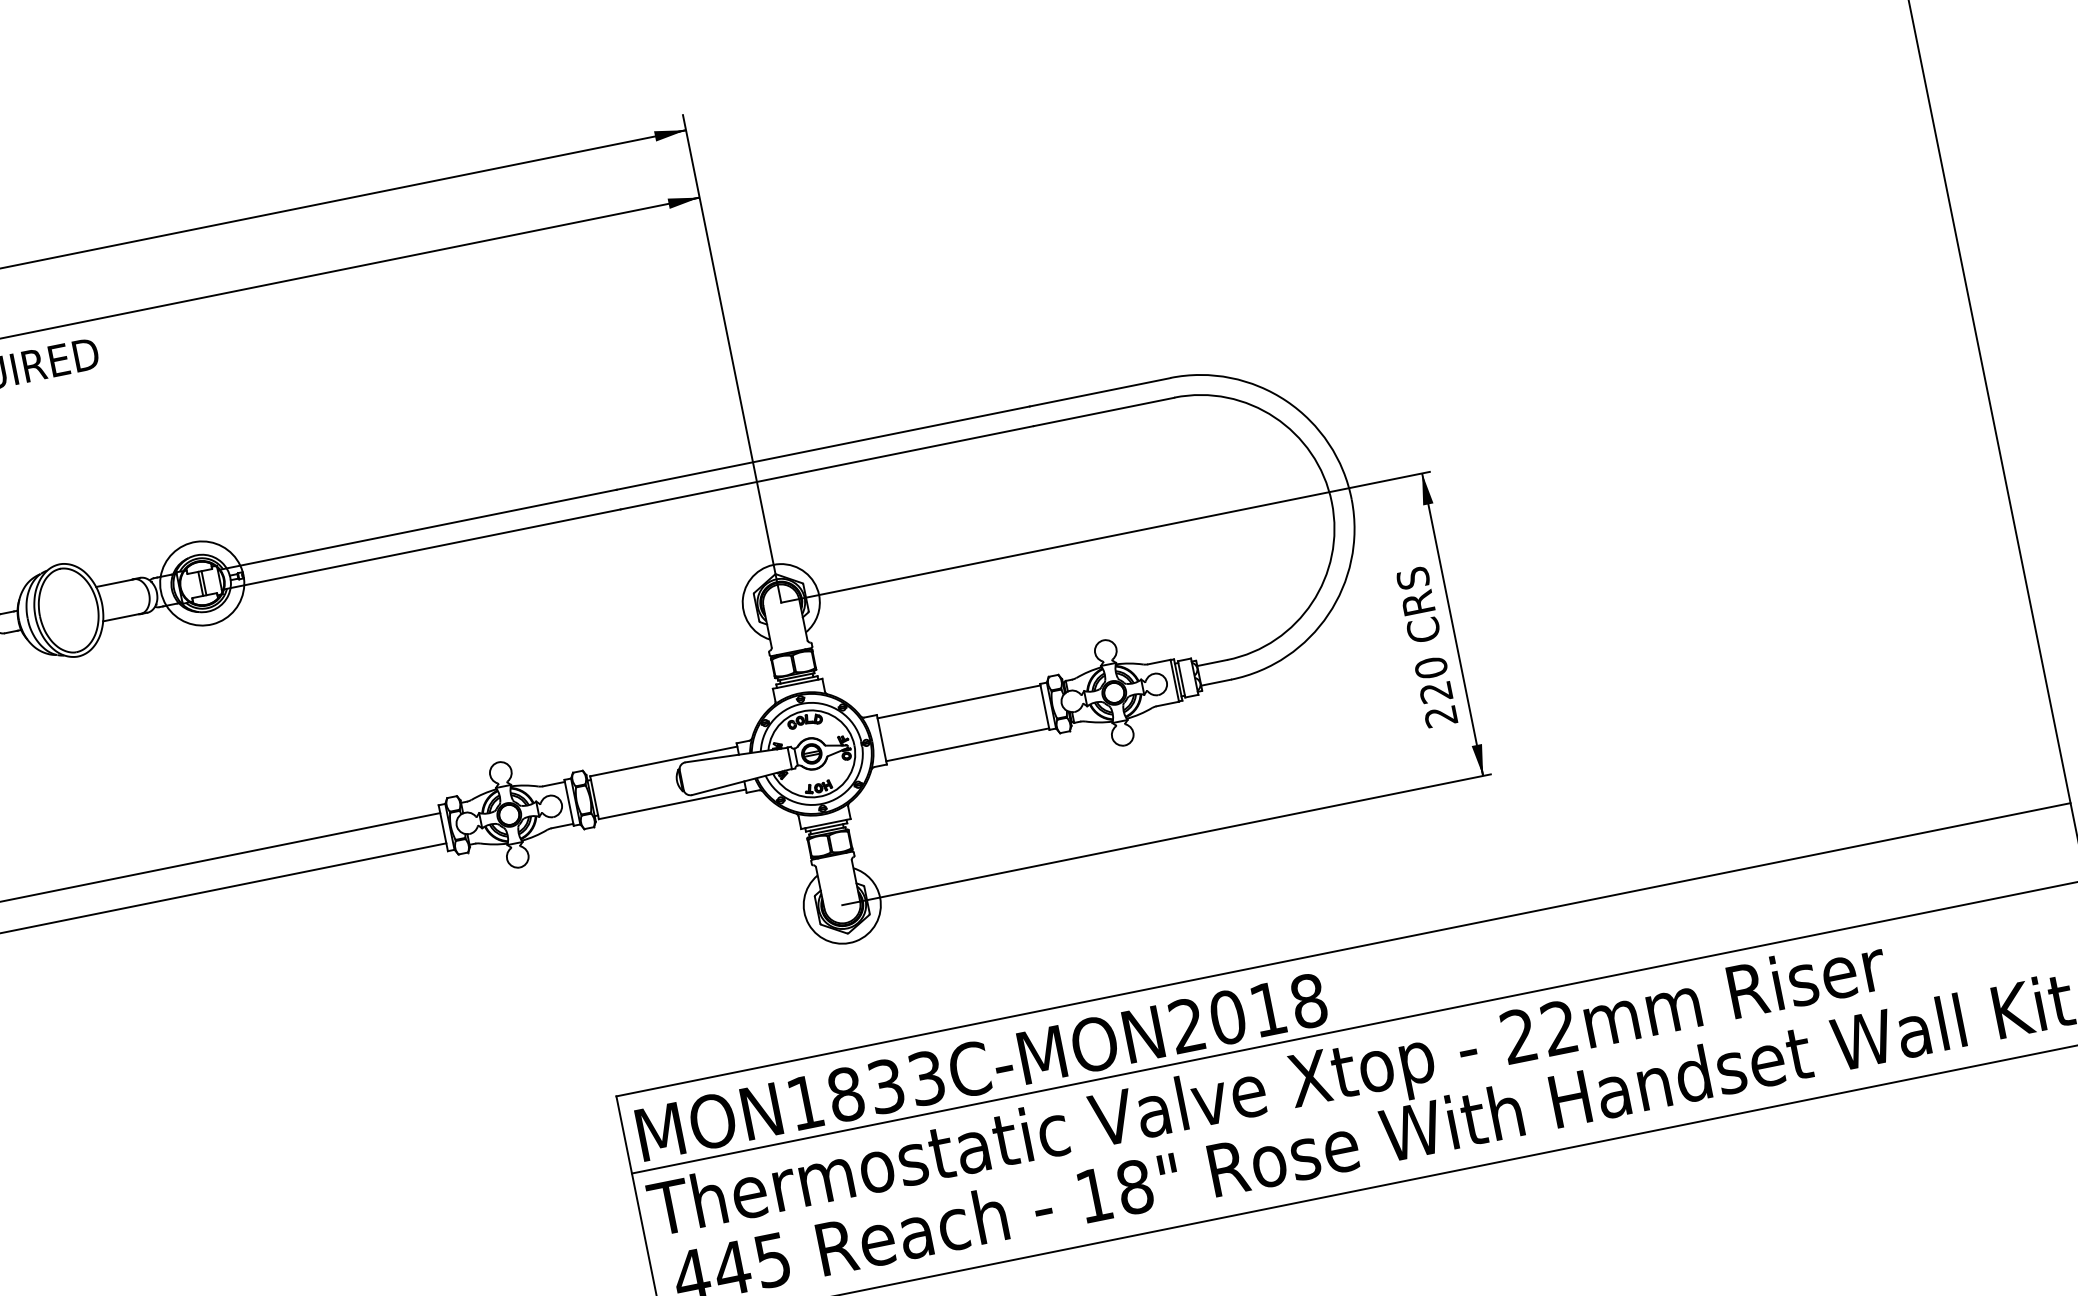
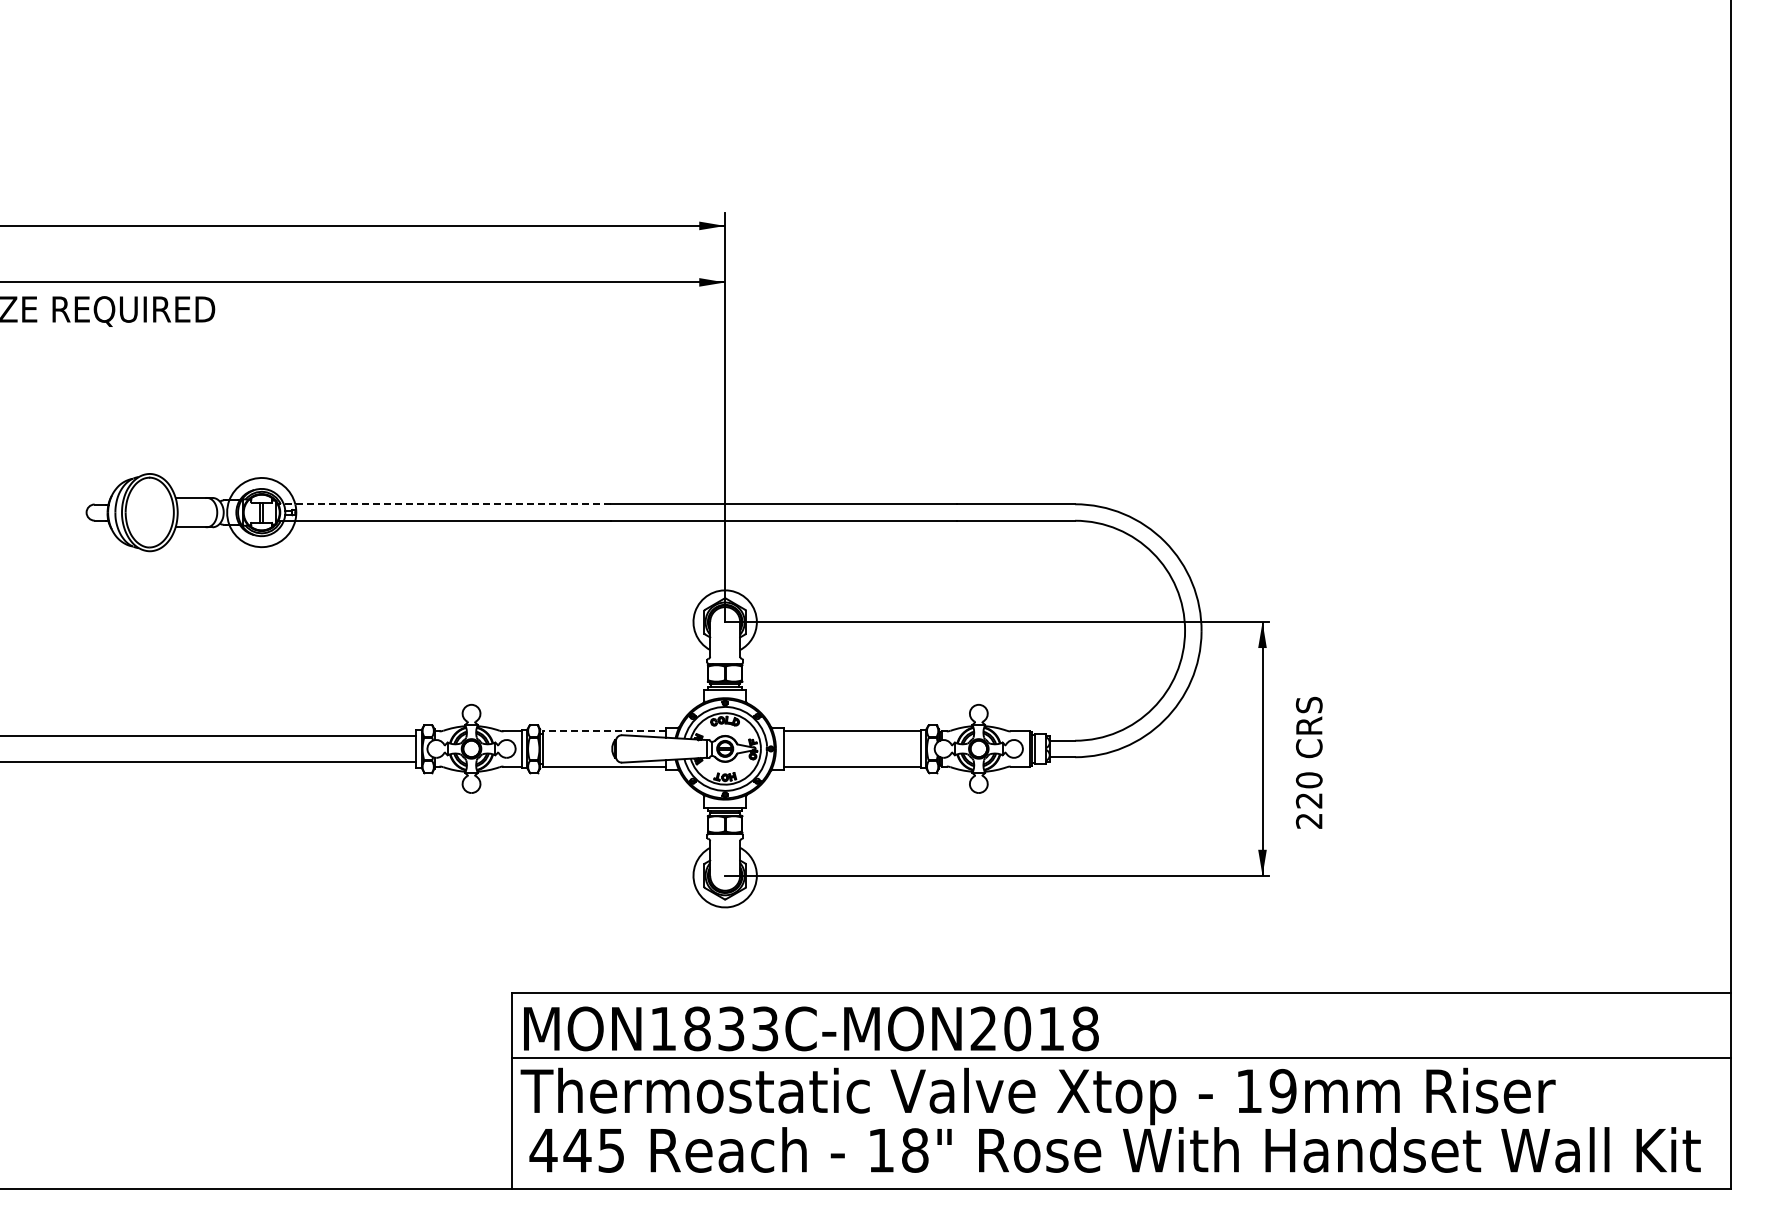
line: (417, 530) -> (443, 504), solid -> dashed
text: (1427, 646) -> (1309, 762), moved
line: (663, 760) -> (604, 730), solid -> dashed
text: (1539, 1031) -> (1266, 1090), 22mm -> 19mm

